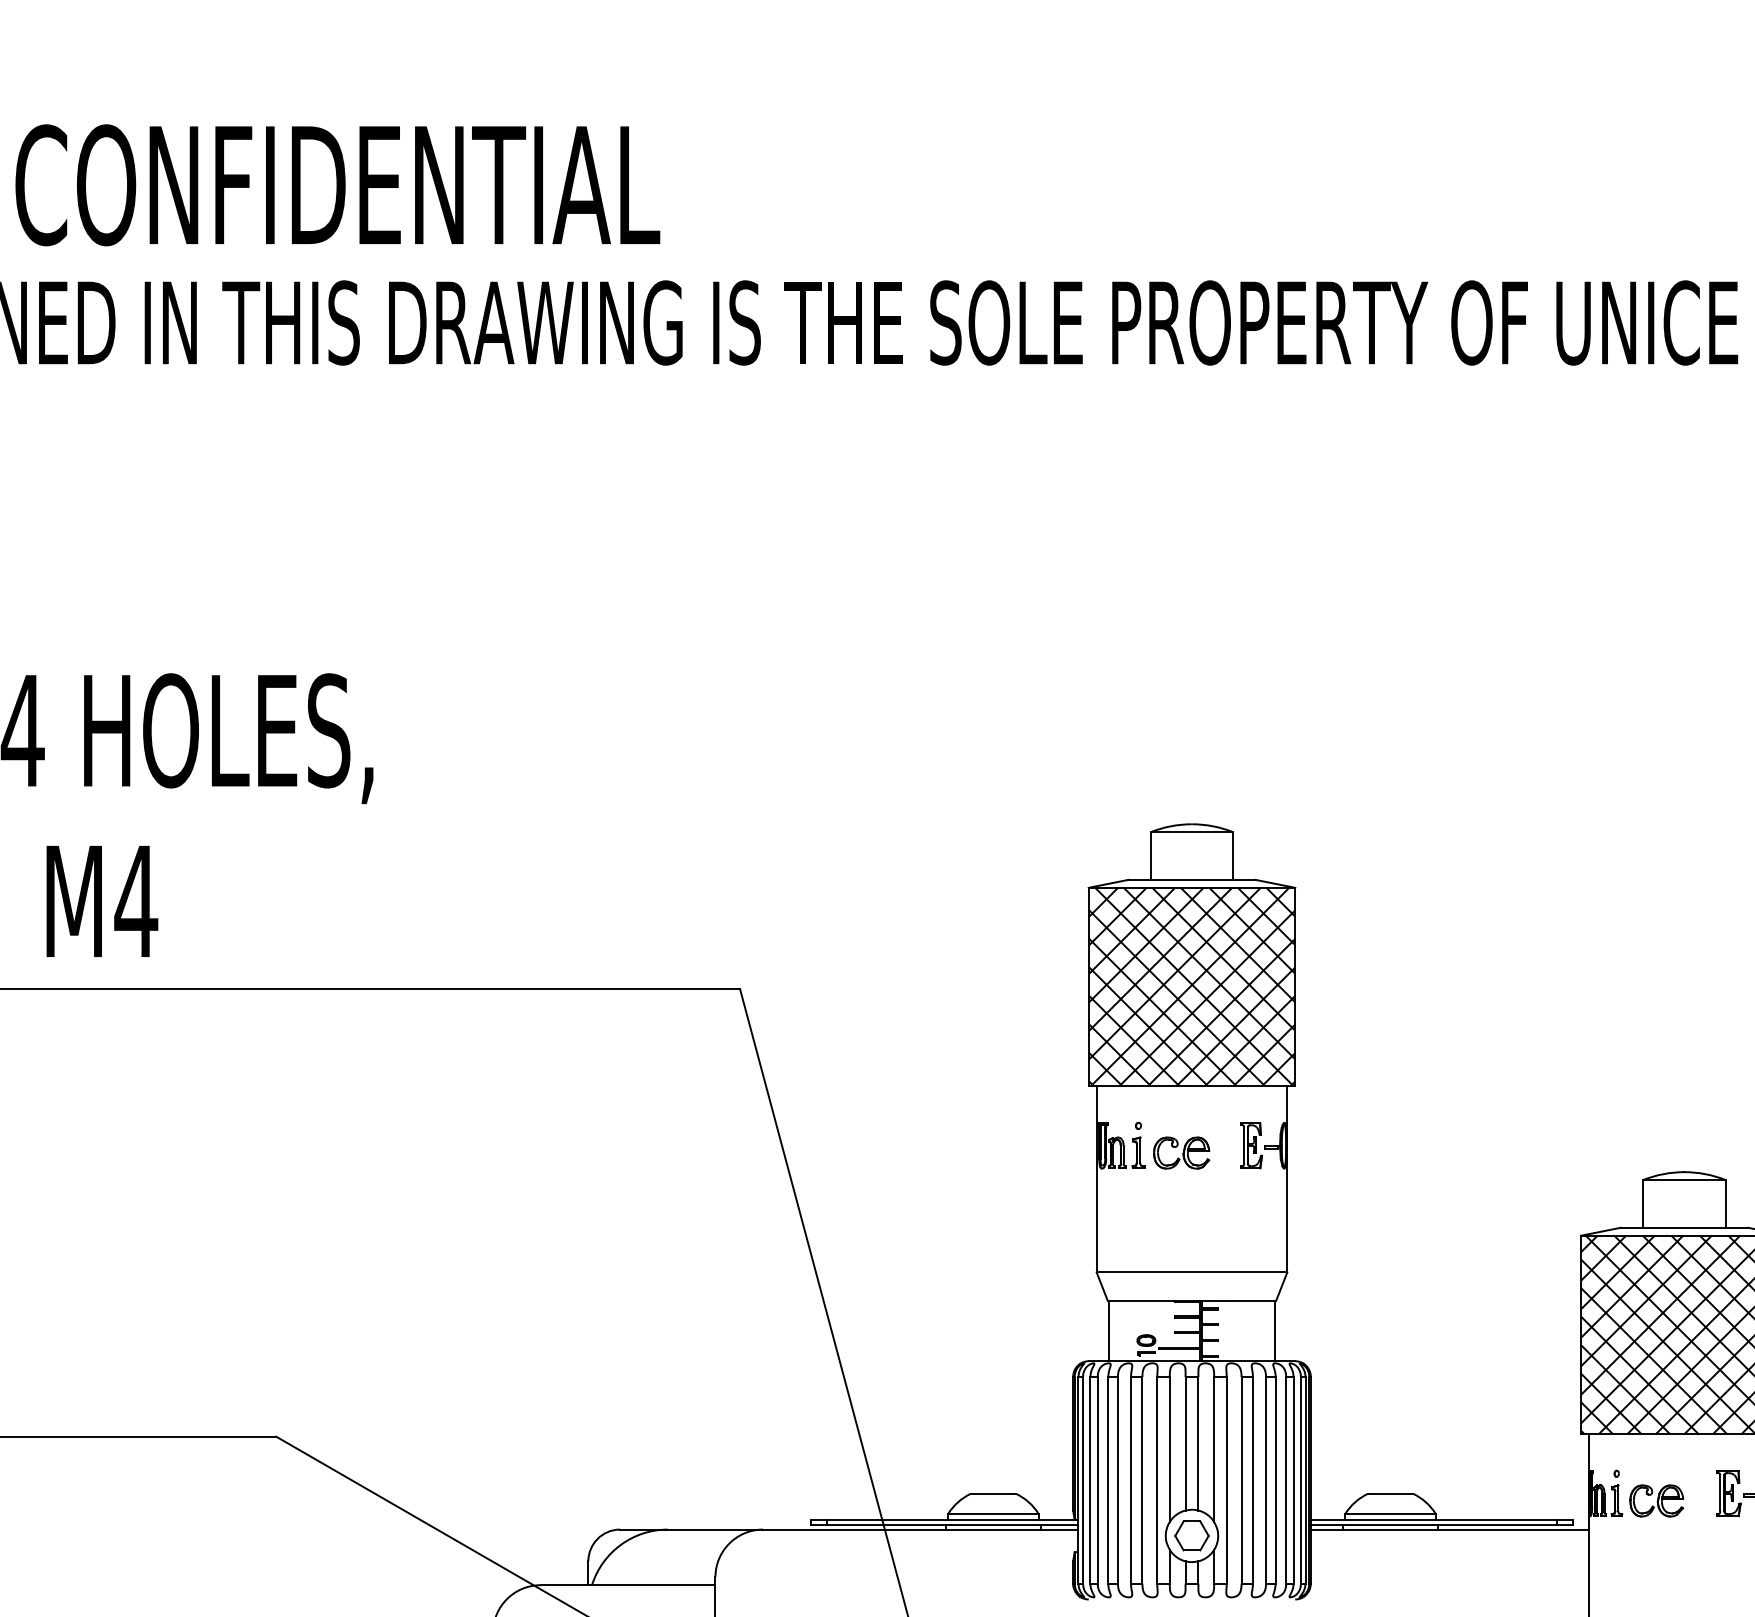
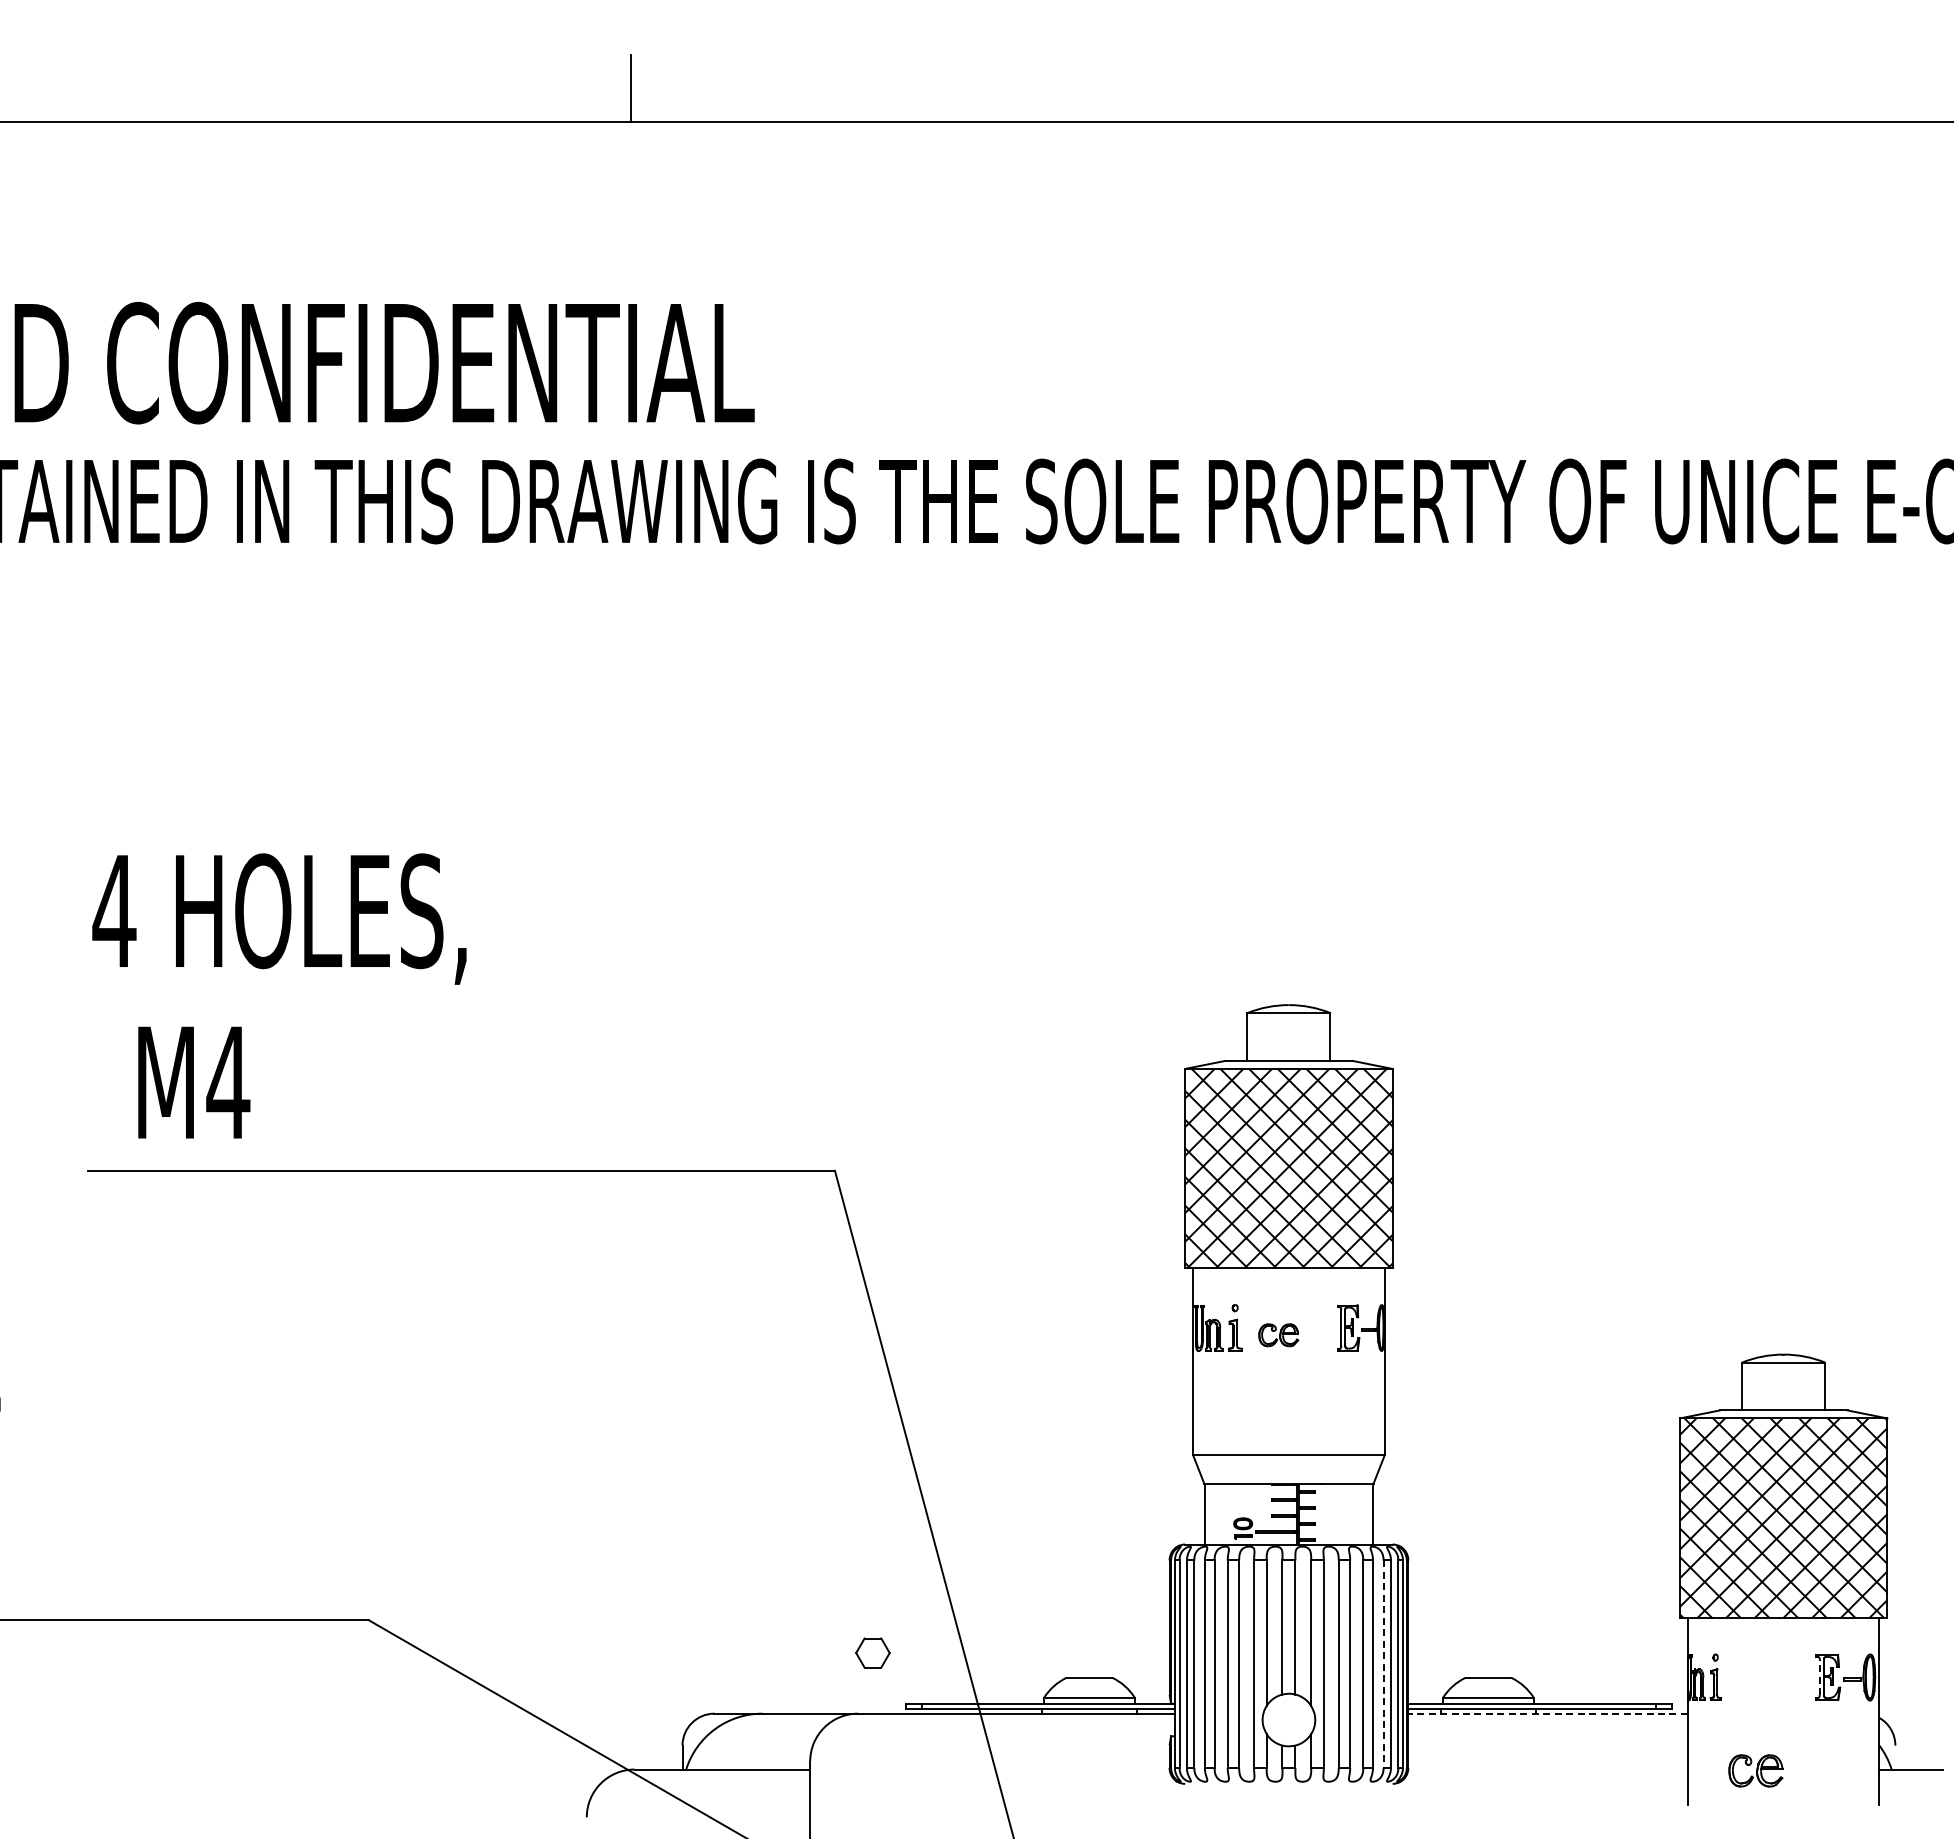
part: (1181, 1152) -> (1278, 1334), size x0.7
line: (1286, 1480) -> (1383, 1664), solid -> dashed
line: (1720, 1492) -> (1819, 1676), solid -> dashed
part: (1656, 1500) -> (1755, 1770), moved
line: (1450, 1529) -> (1548, 1713), solid -> dashed
part: (1191, 1535) -> (872, 1652), moved

